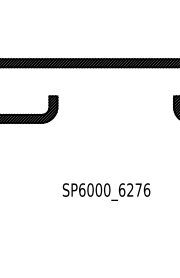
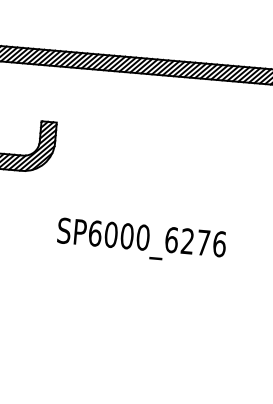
text: (106, 191) -> (141, 240), moved

